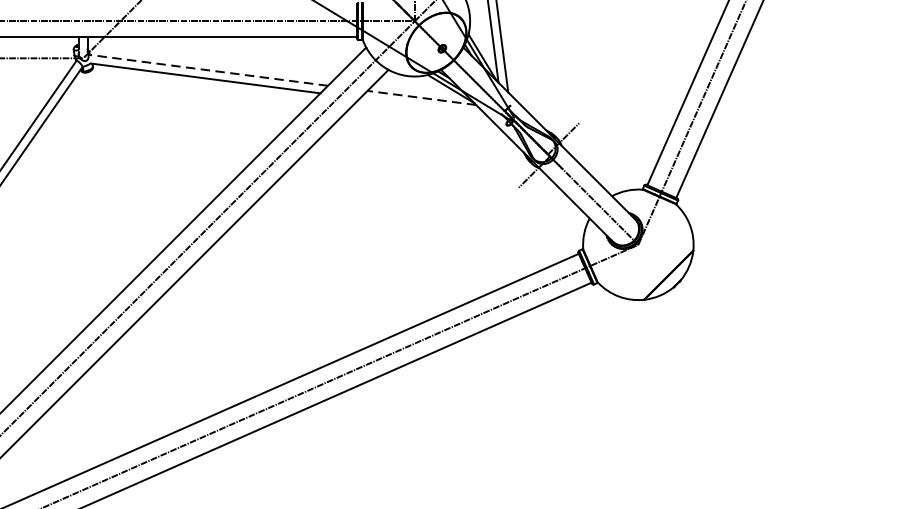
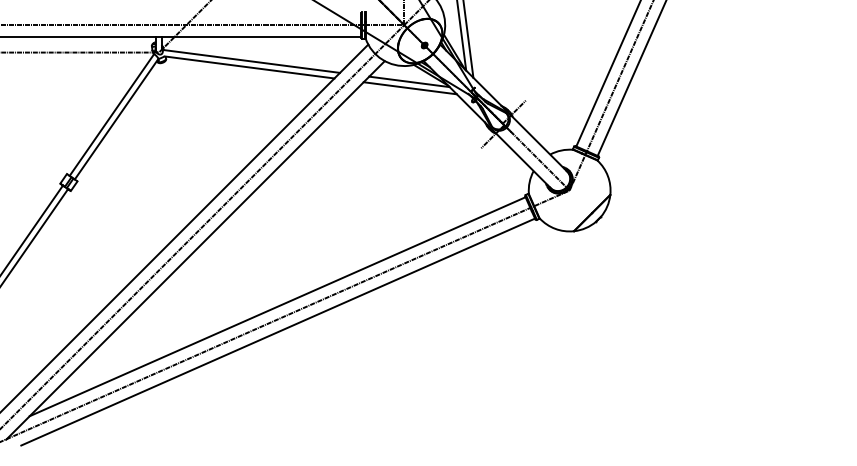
line: (208, 70) -> (251, 61), dashed -> solid
line: (421, 97) -> (409, 81), dashed -> solid
line: (421, 106) -> (409, 88), added

